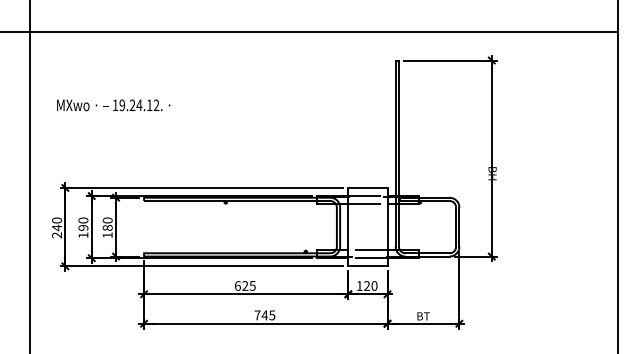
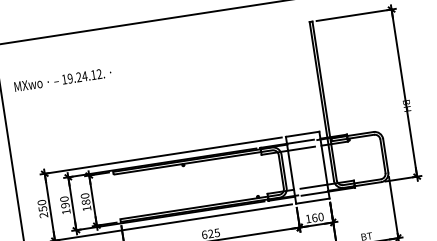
text: (113, 105) -> (62, 79), moved
text: (57, 227) -> (43, 208), 240 -> 250
text: (367, 285) -> (315, 217), 120 -> 160

